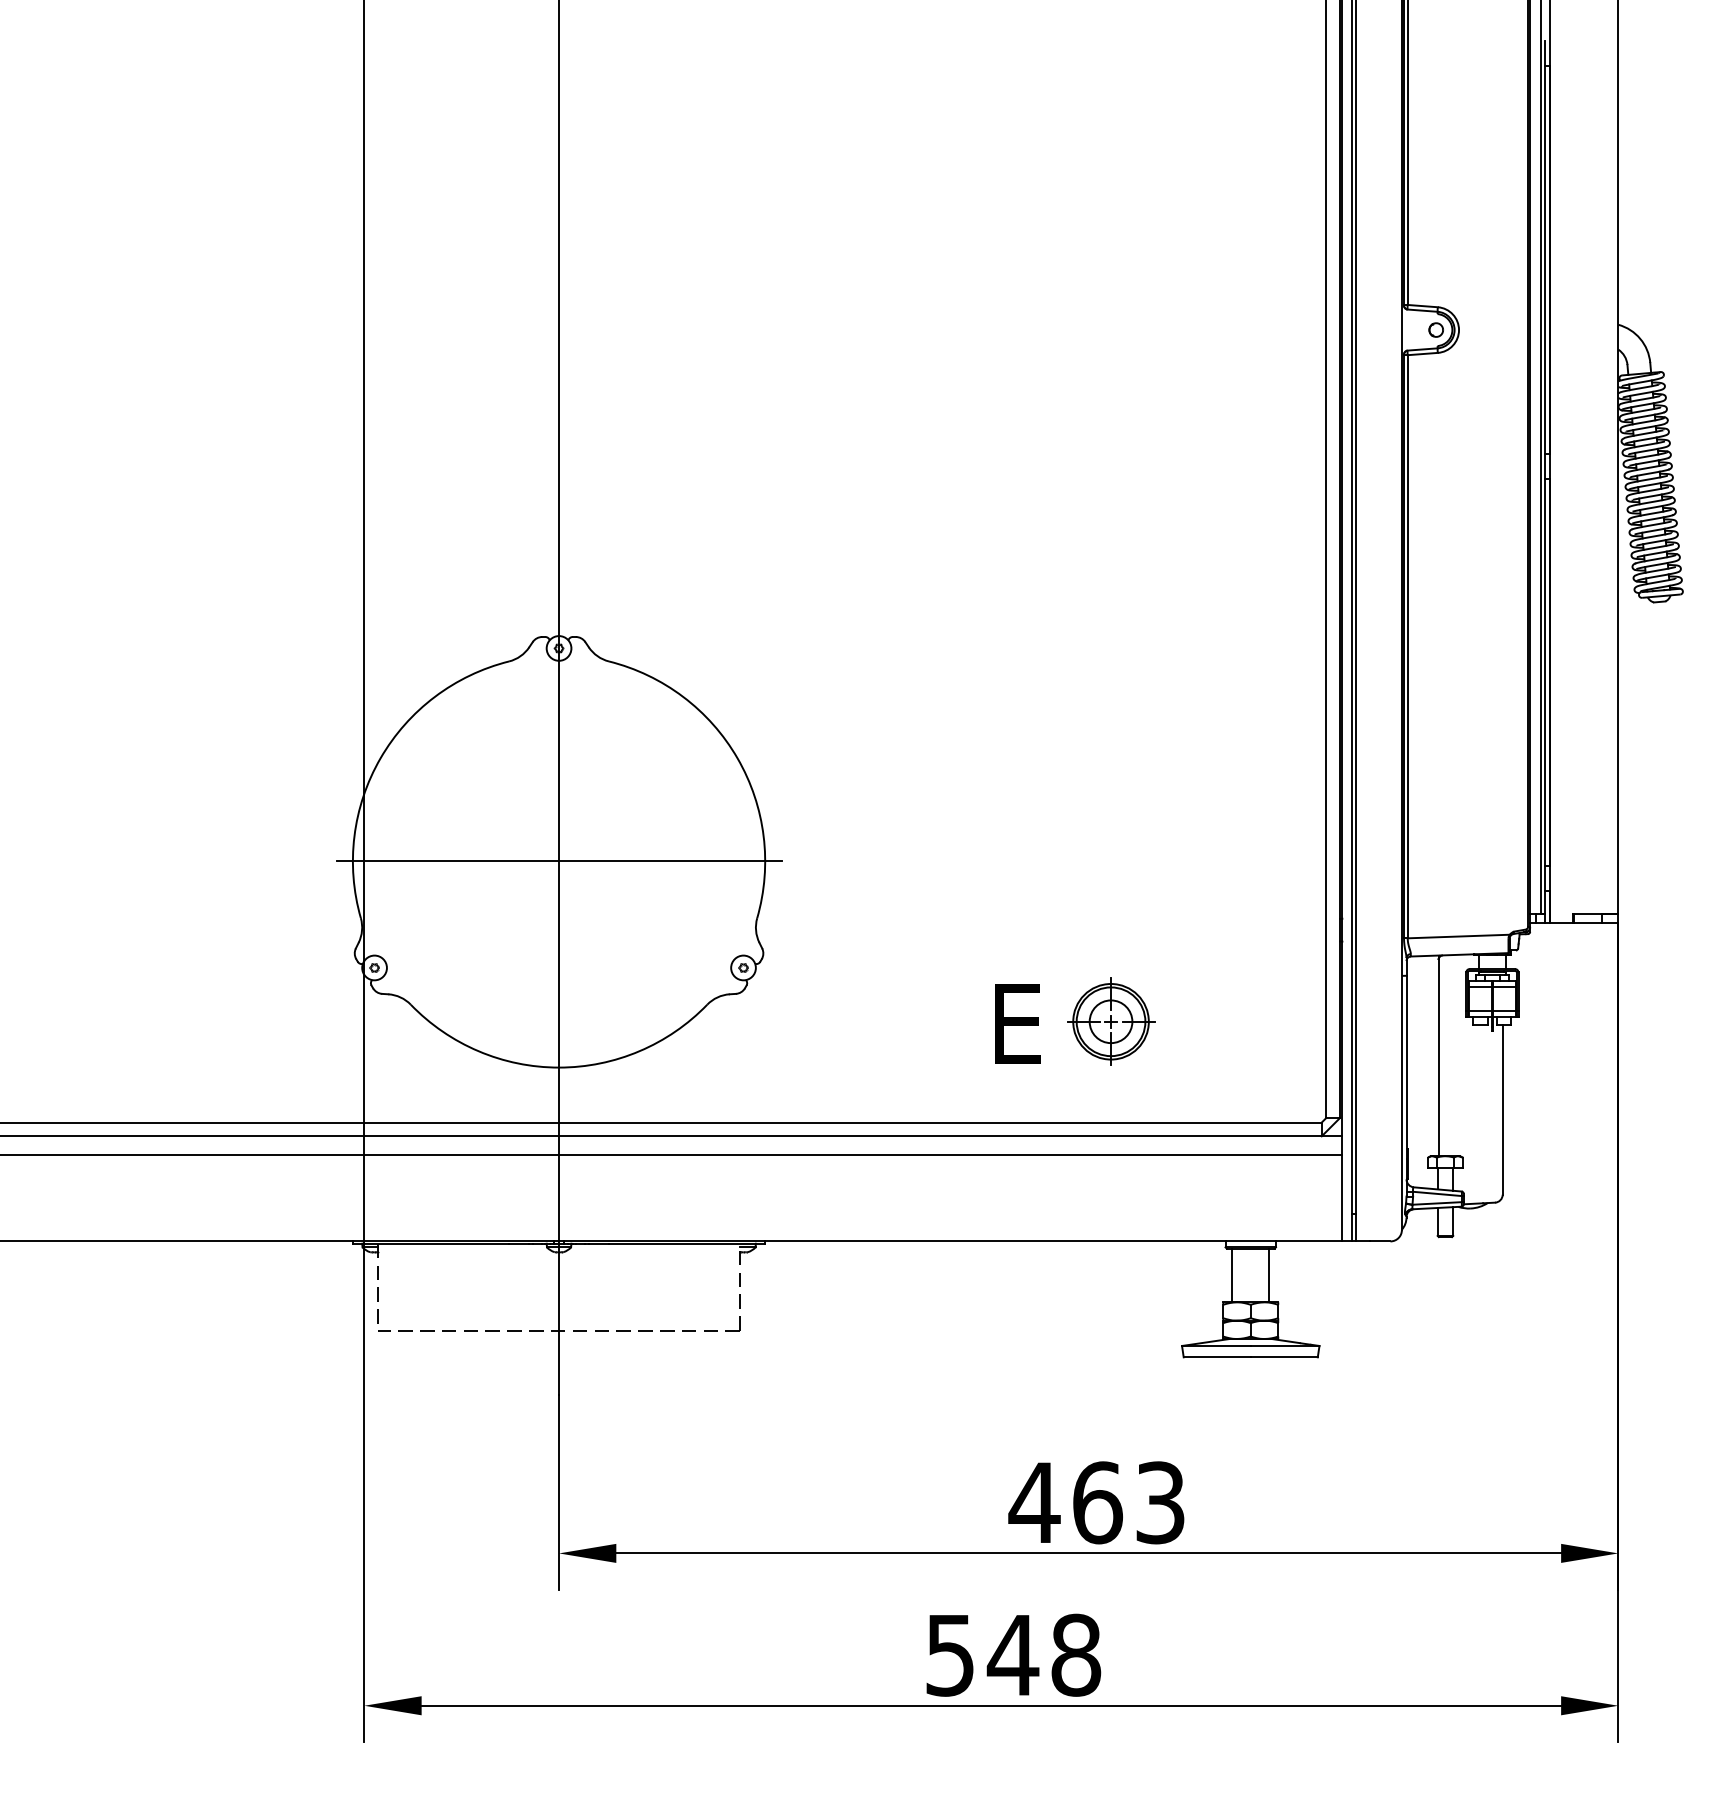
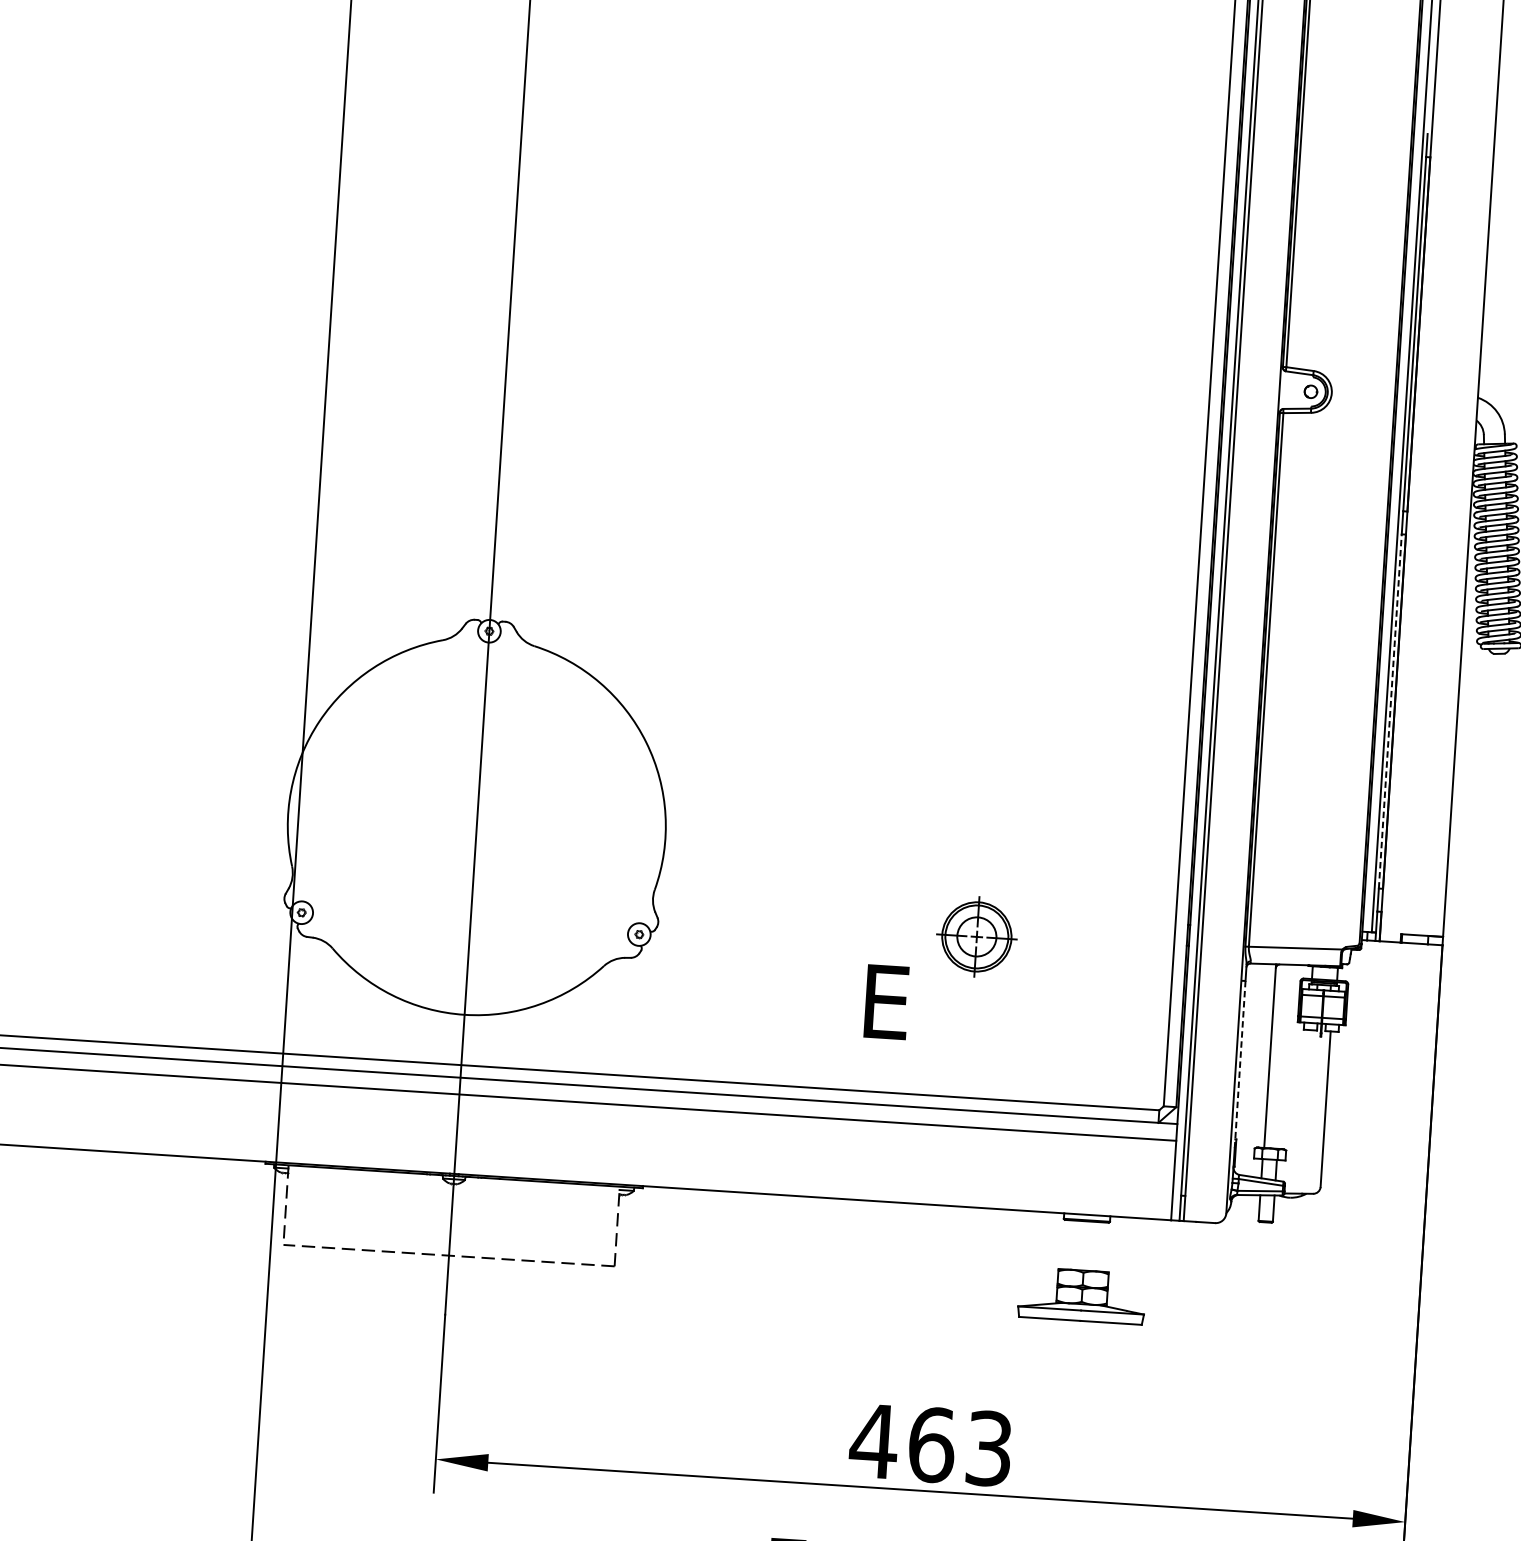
line: (1545, 672) -> (1390, 711), solid -> dashed
line: (559, 861) -> (477, 826), removed
part: (1111, 1021) -> (977, 936), moved
line: (1406, 1067) -> (1240, 1064), solid -> dashed
line: (1232, 1275) -> (1068, 1244), removed
line: (1269, 1275) -> (1102, 1247), removed

